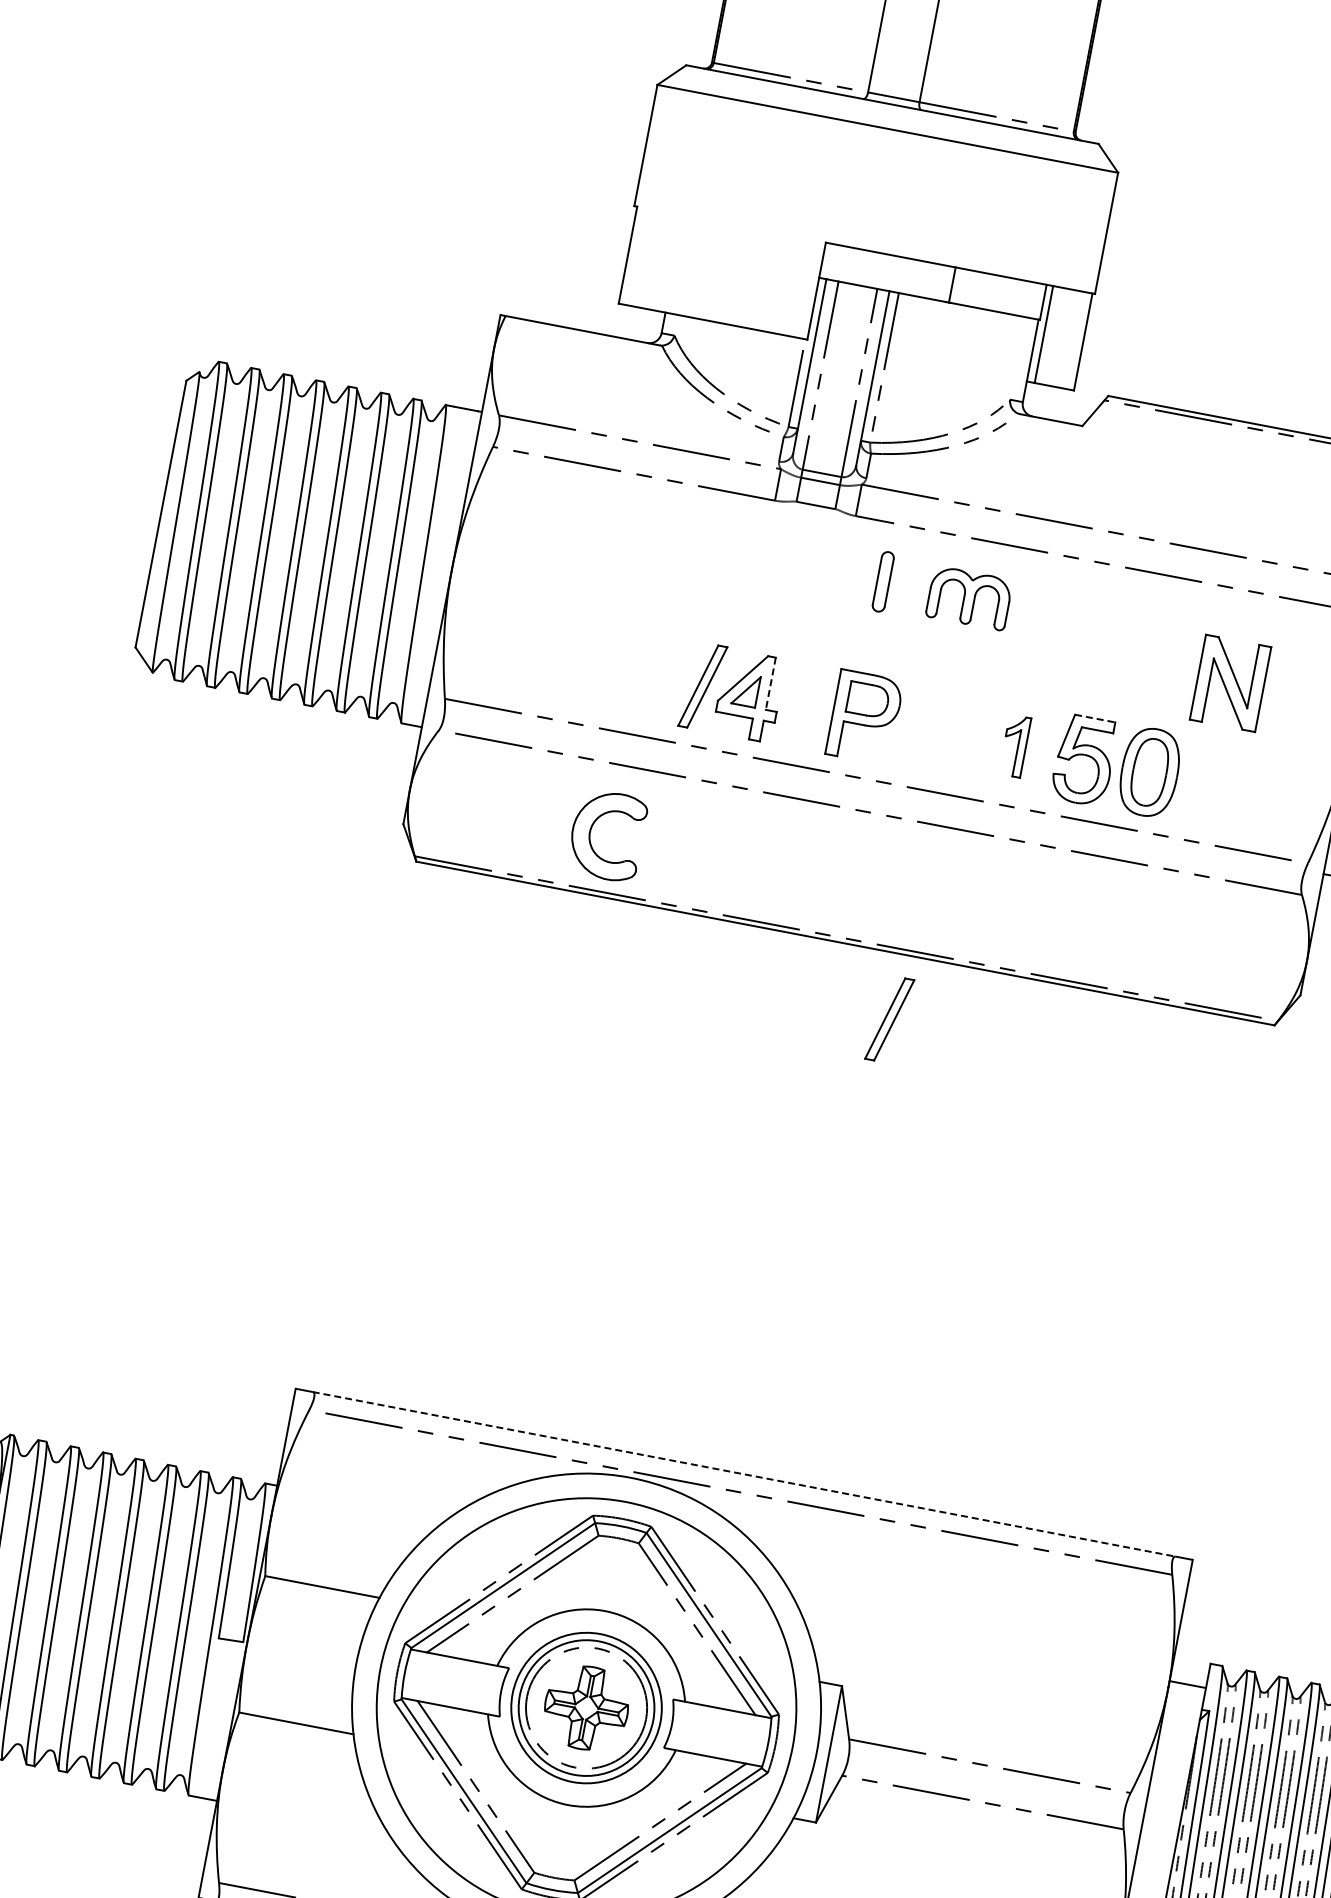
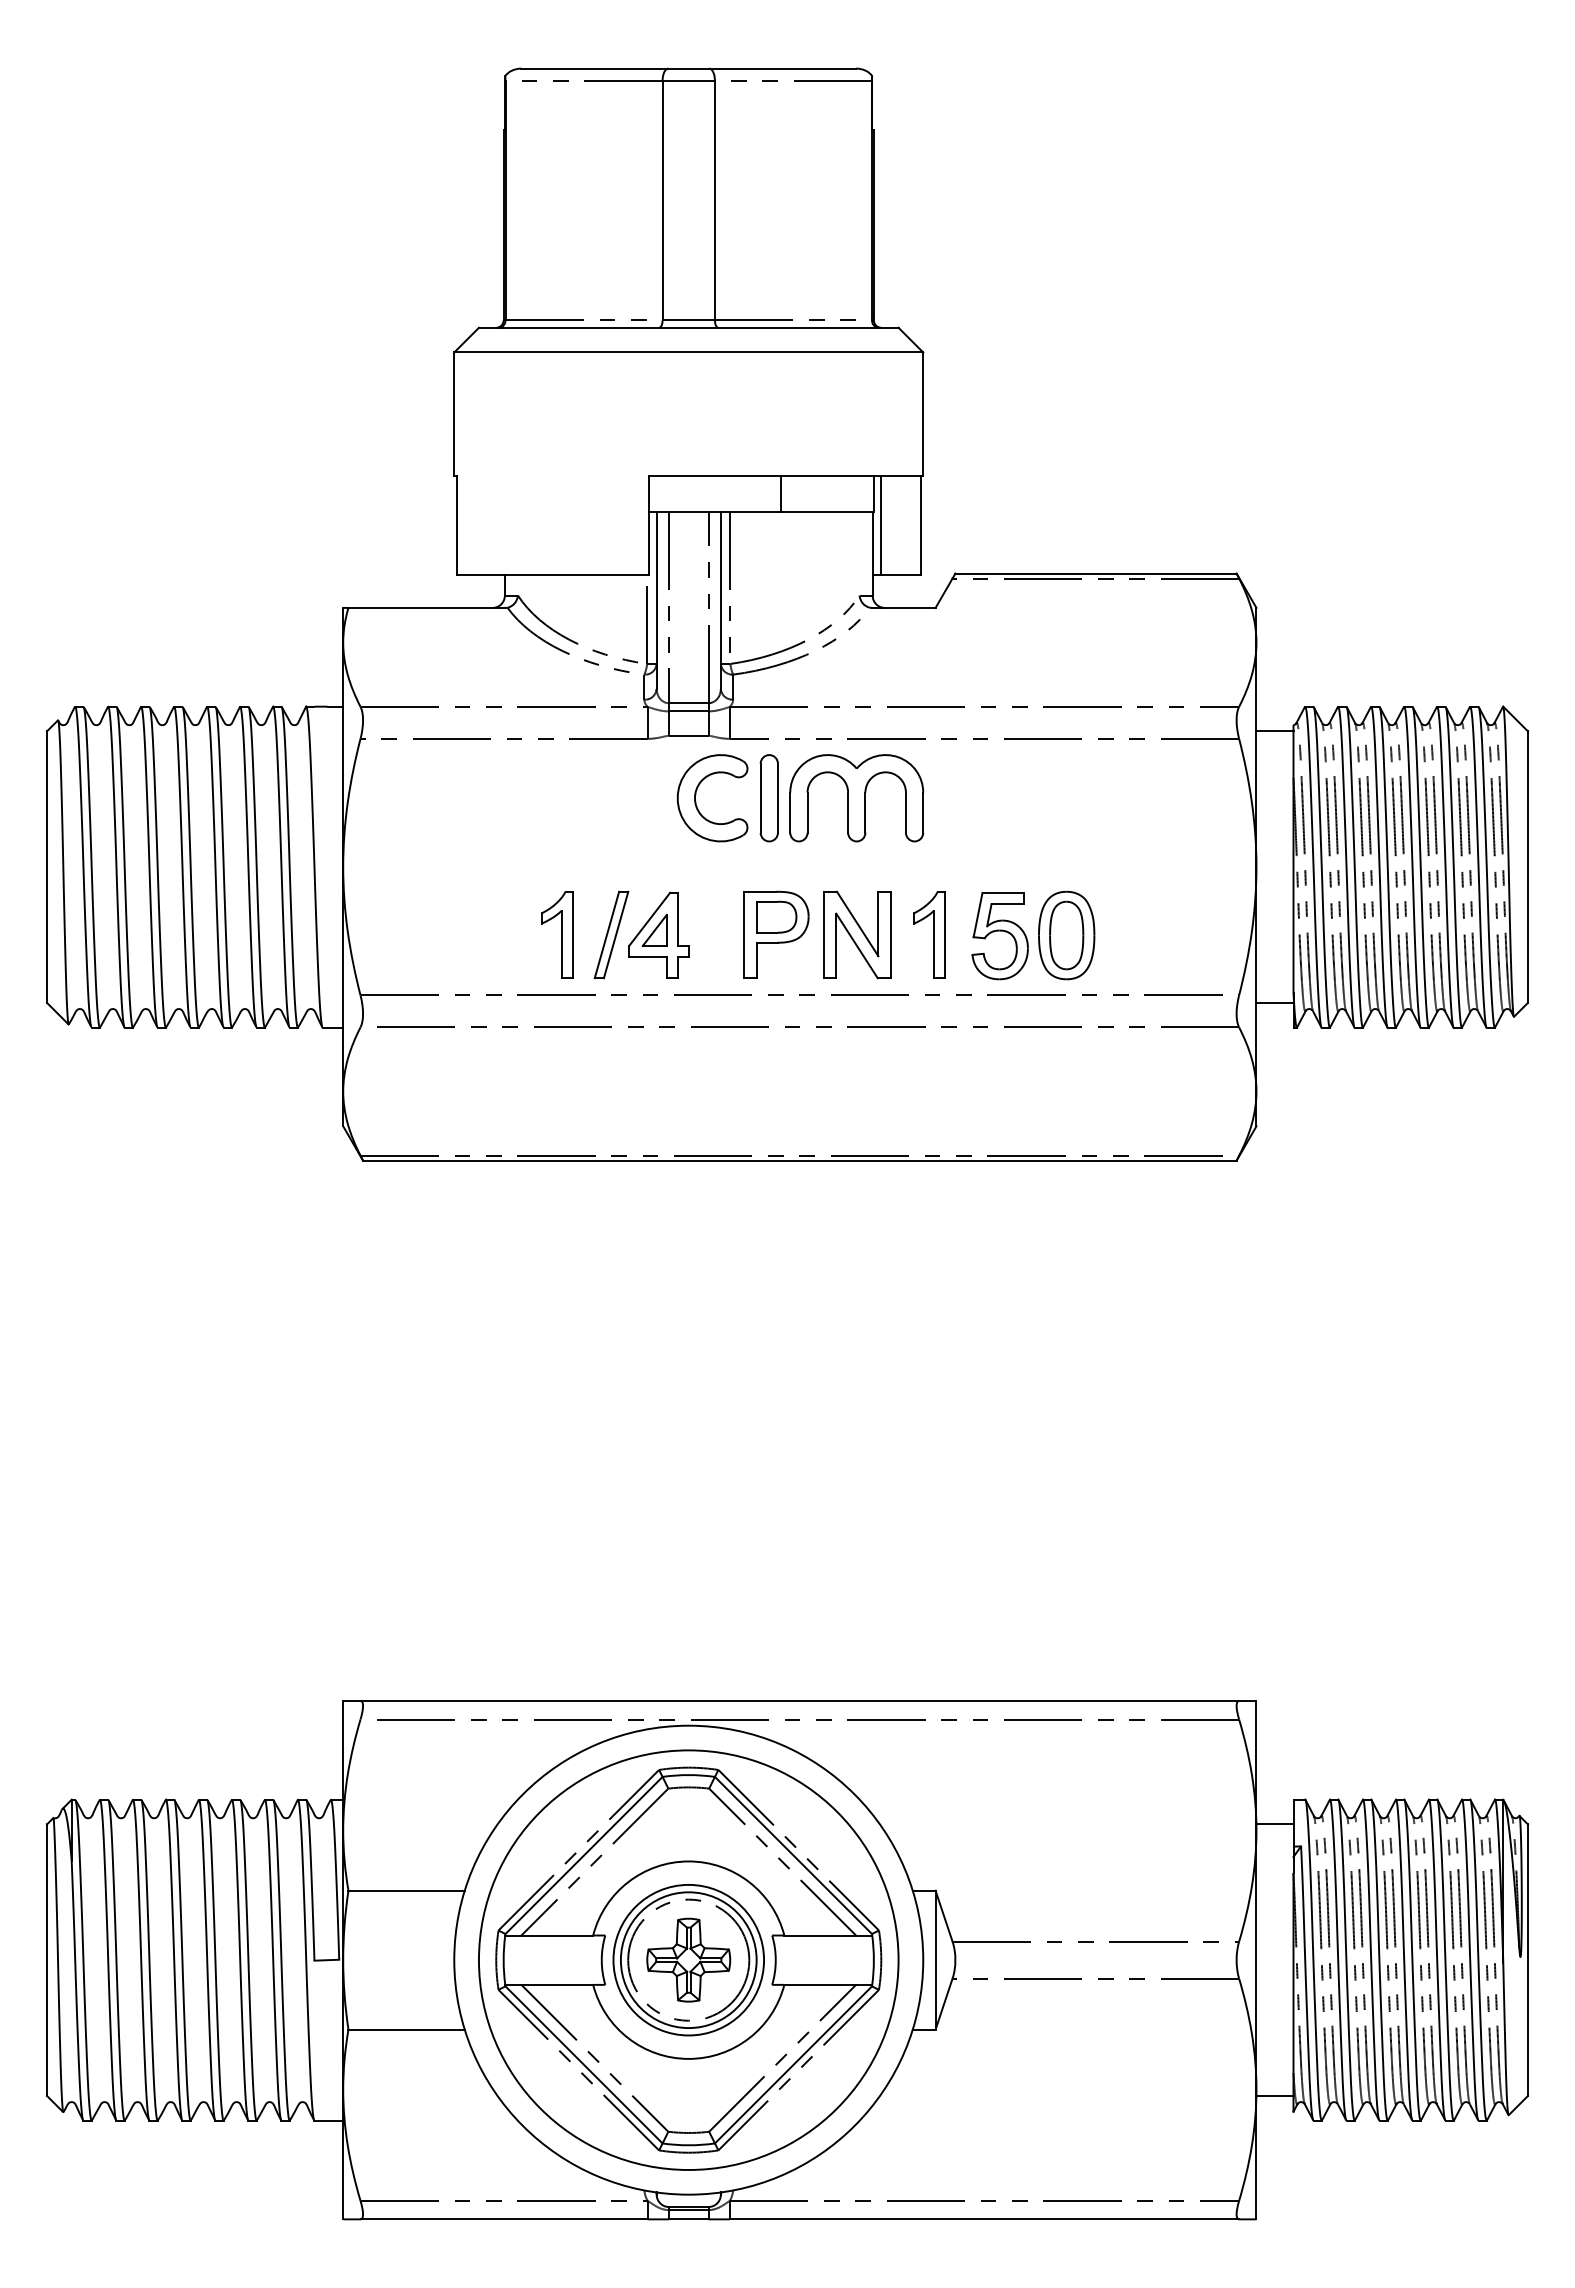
part: (882, 581) -> (768, 798), size x1.43
part: (969, 598) -> (856, 798), size x1.67
part: (649, 675) -> (557, 934), added
part: (1230, 682) -> (857, 934), moved
line: (770, 683) -> (677, 919), dashed -> solid
line: (1095, 718) -> (1003, 892), dashed -> solid
part: (1015, 745) -> (929, 934), size x1.43
part: (590, 835) -> (696, 801), moved
part: (889, 1019) -> (857, 1226), removed
line: (744, 1474) -> (800, 1701), dashed -> solid

